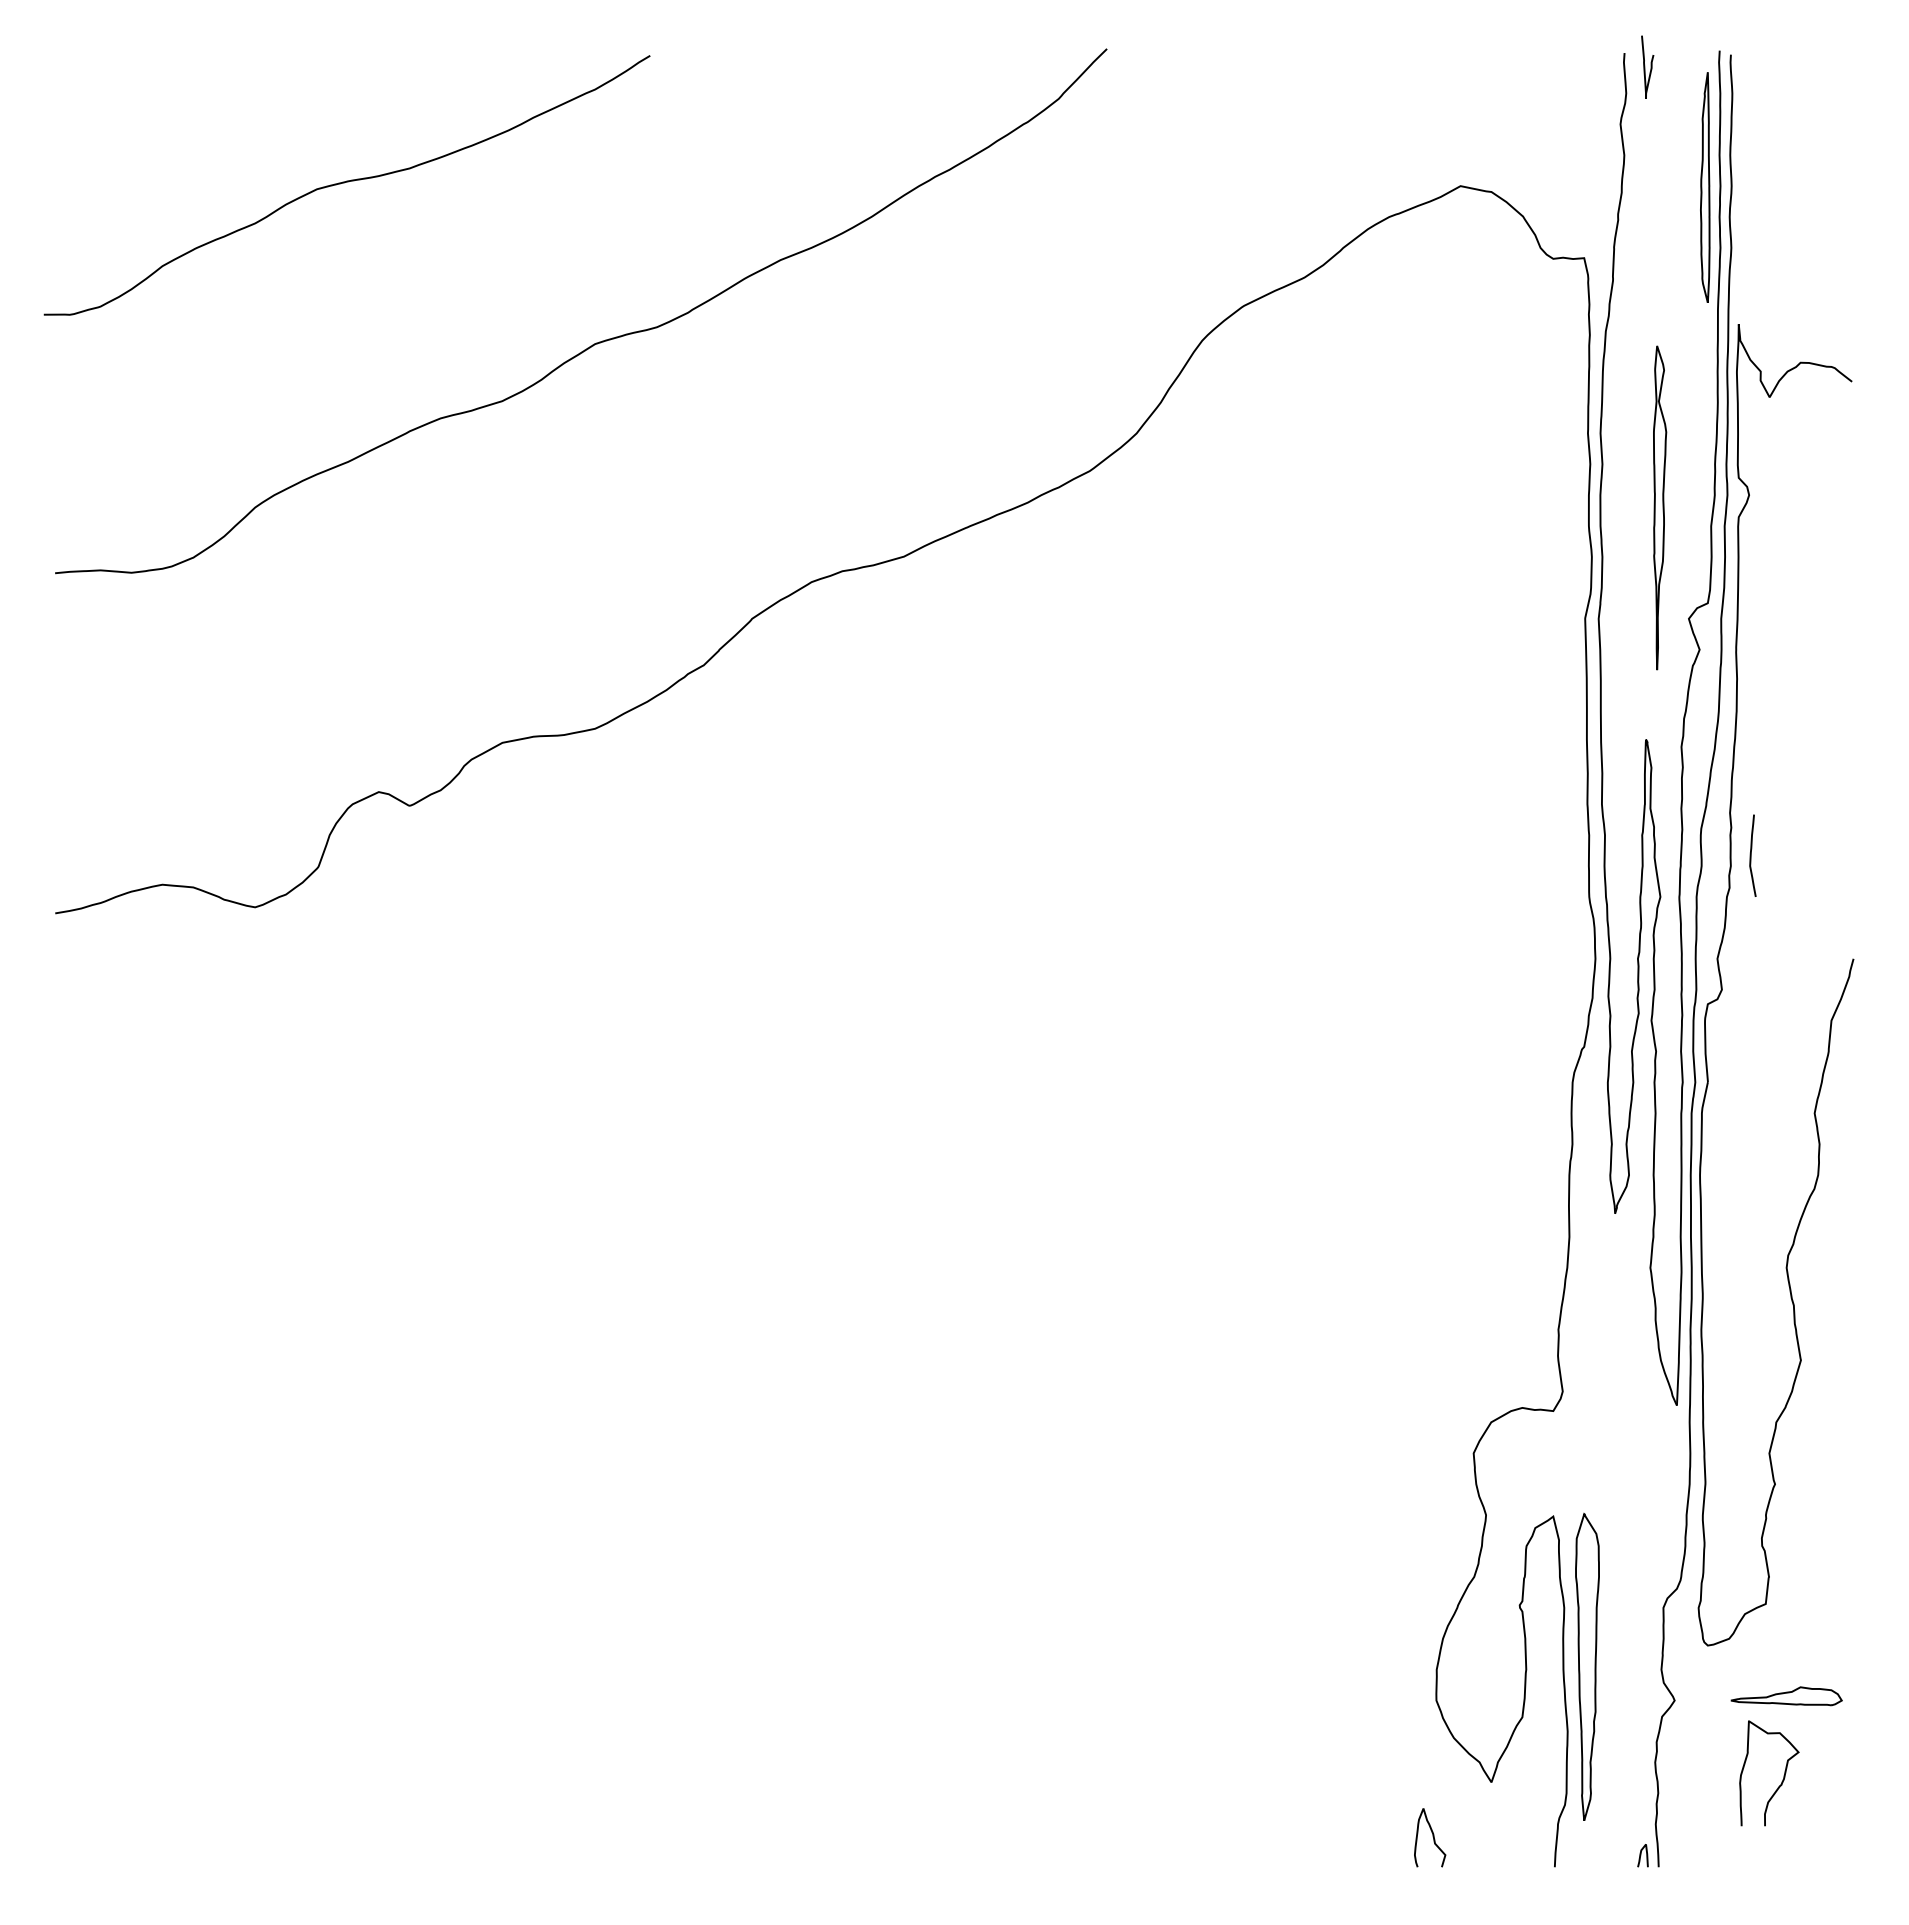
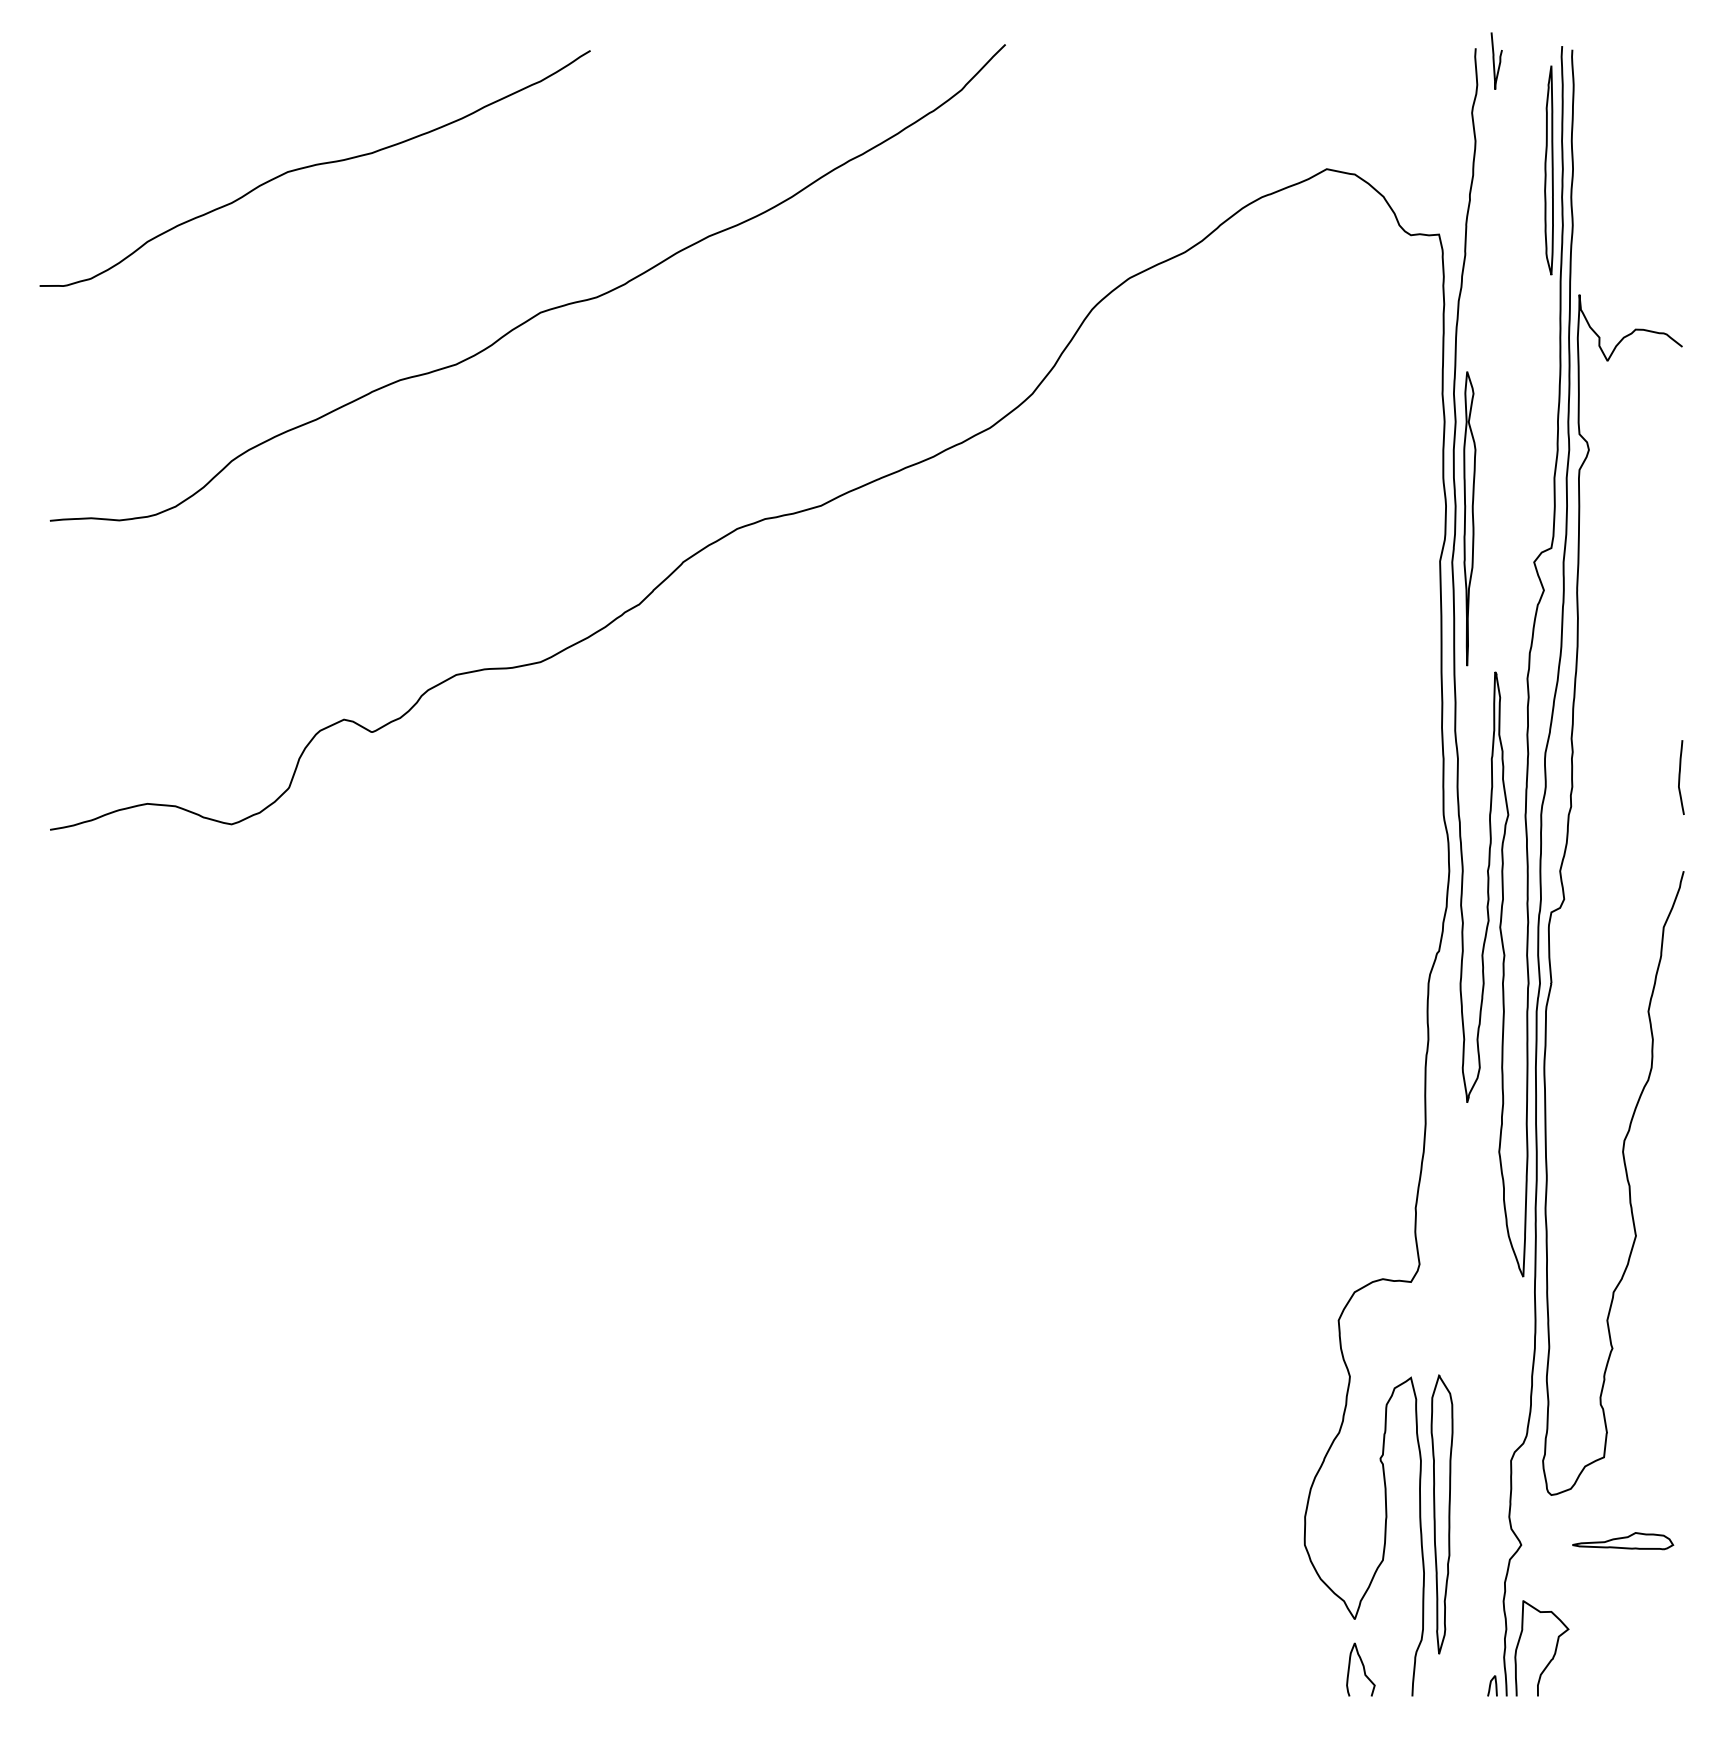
part: (1660, 507) -> (1470, 518), moved
curve: (1751, 855) -> (1680, 777), moved
curve: (1783, 1775) -> (1554, 1650), moved
curve: (1432, 1836) -> (1363, 1668), moved

